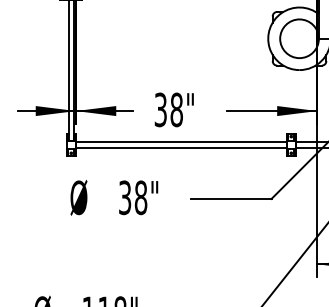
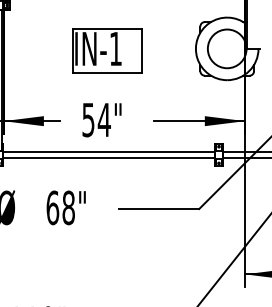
part: (179, 40) -> (107, 50), added
text: (169, 109) -> (97, 119), 38" -> 54"
text: (125, 197) -> (53, 207), 38" -> 68"

